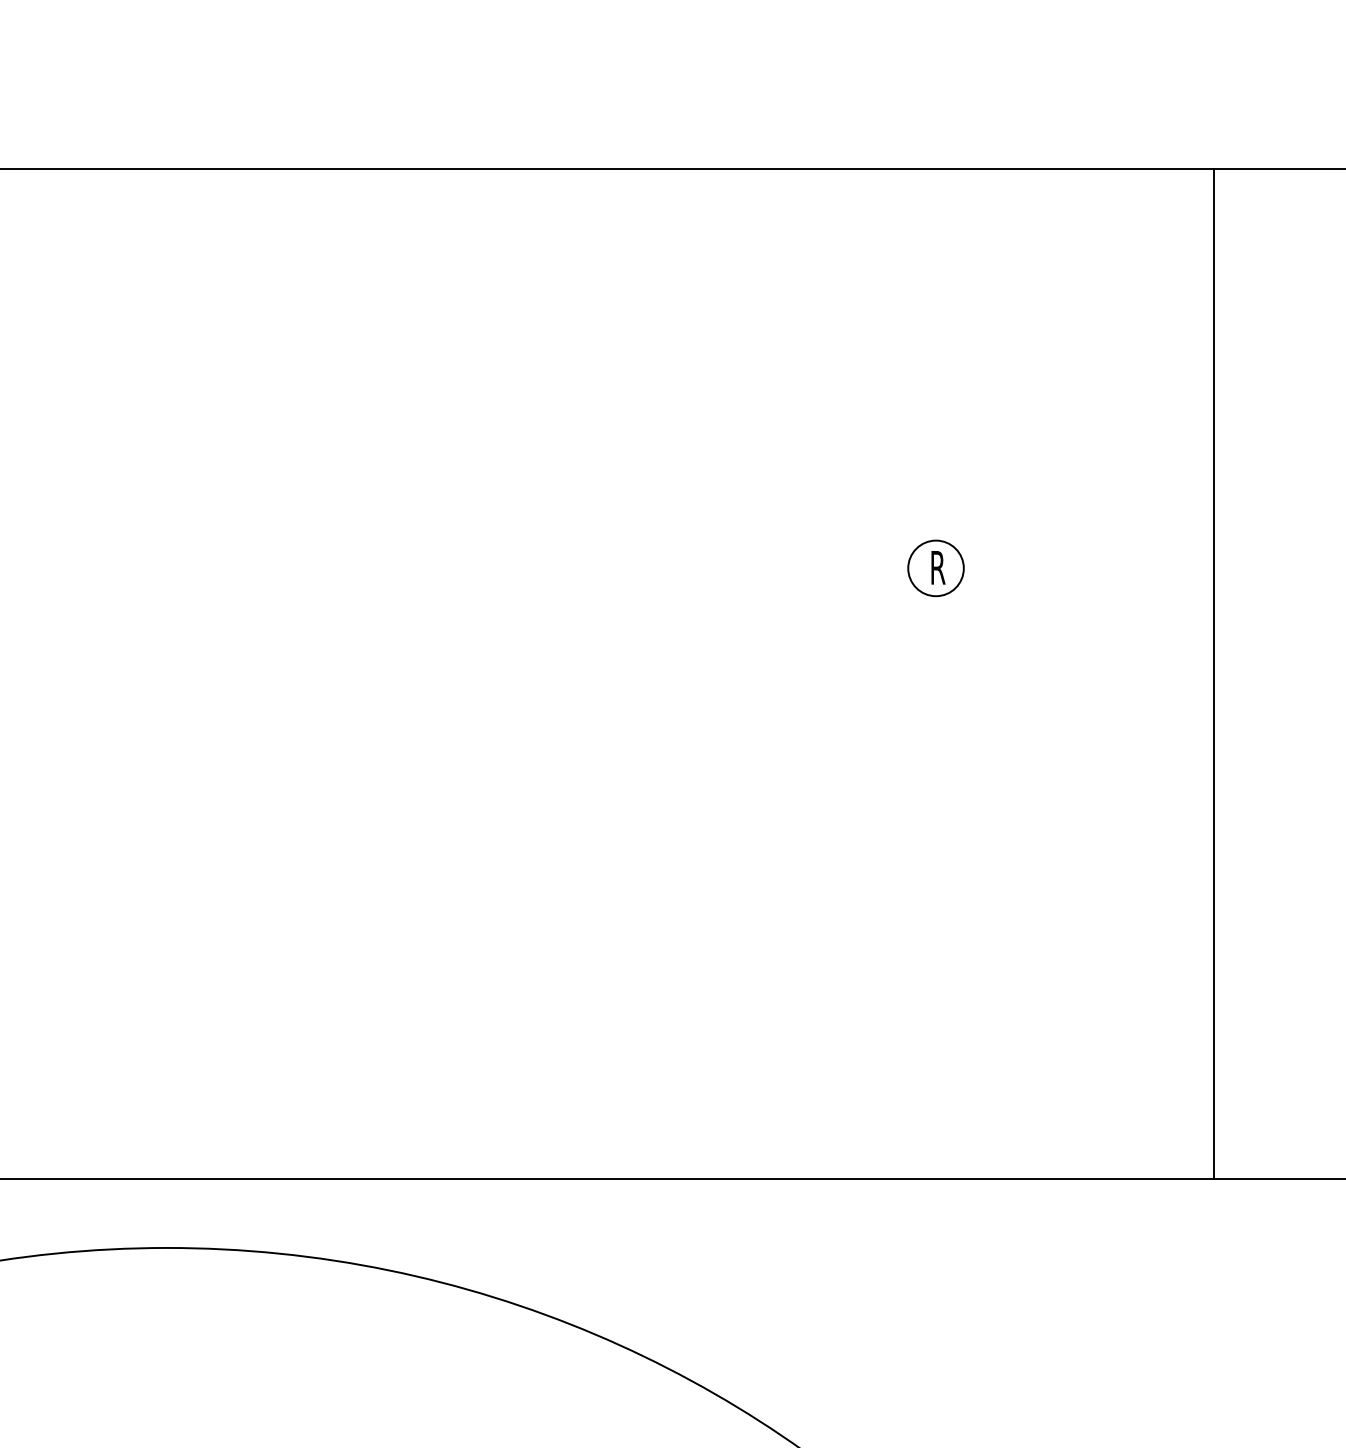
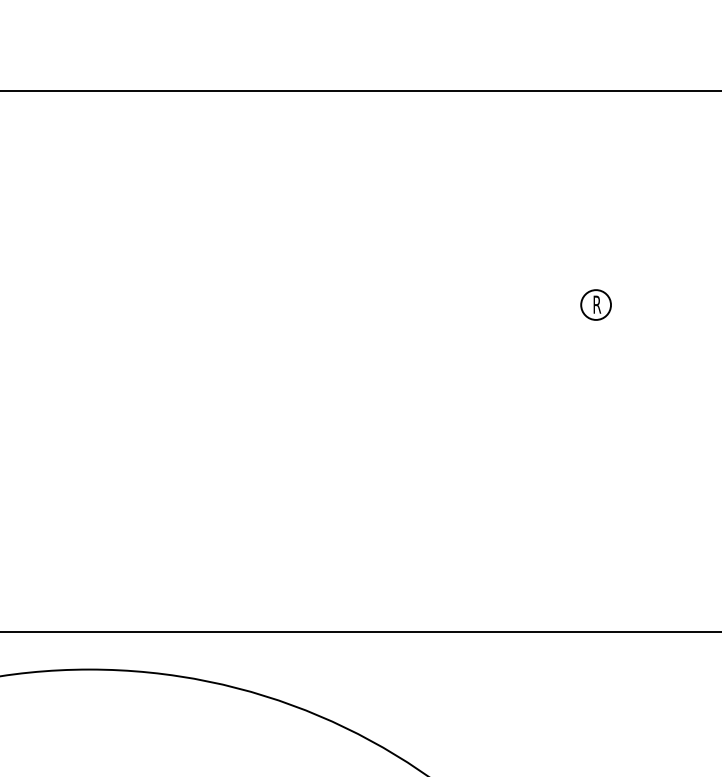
part: (934, 567) -> (595, 304), moved
line: (1214, 673) -> (651, 361), removed

